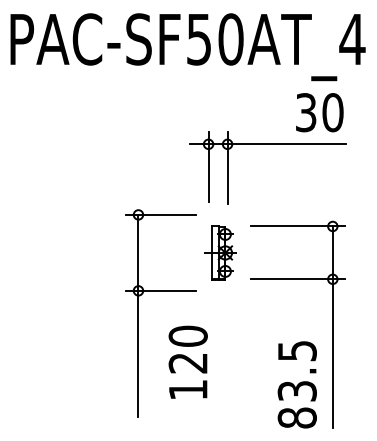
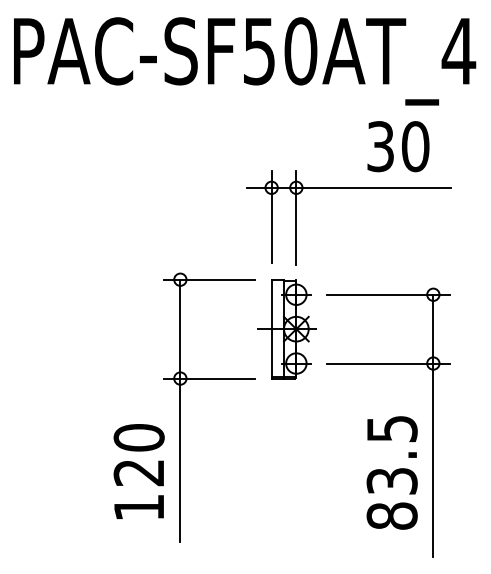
text: (319, 112) -> (398, 146), moved
part: (219, 253) -> (286, 329), size x1.43
text: (187, 362) -> (138, 471), moved
text: (296, 384) -> (391, 472), moved

